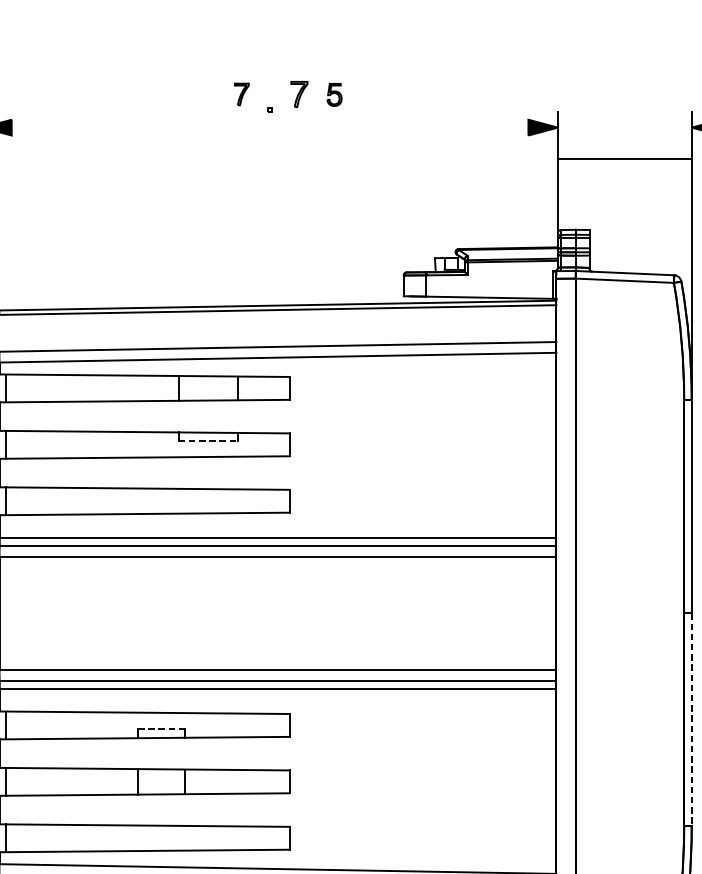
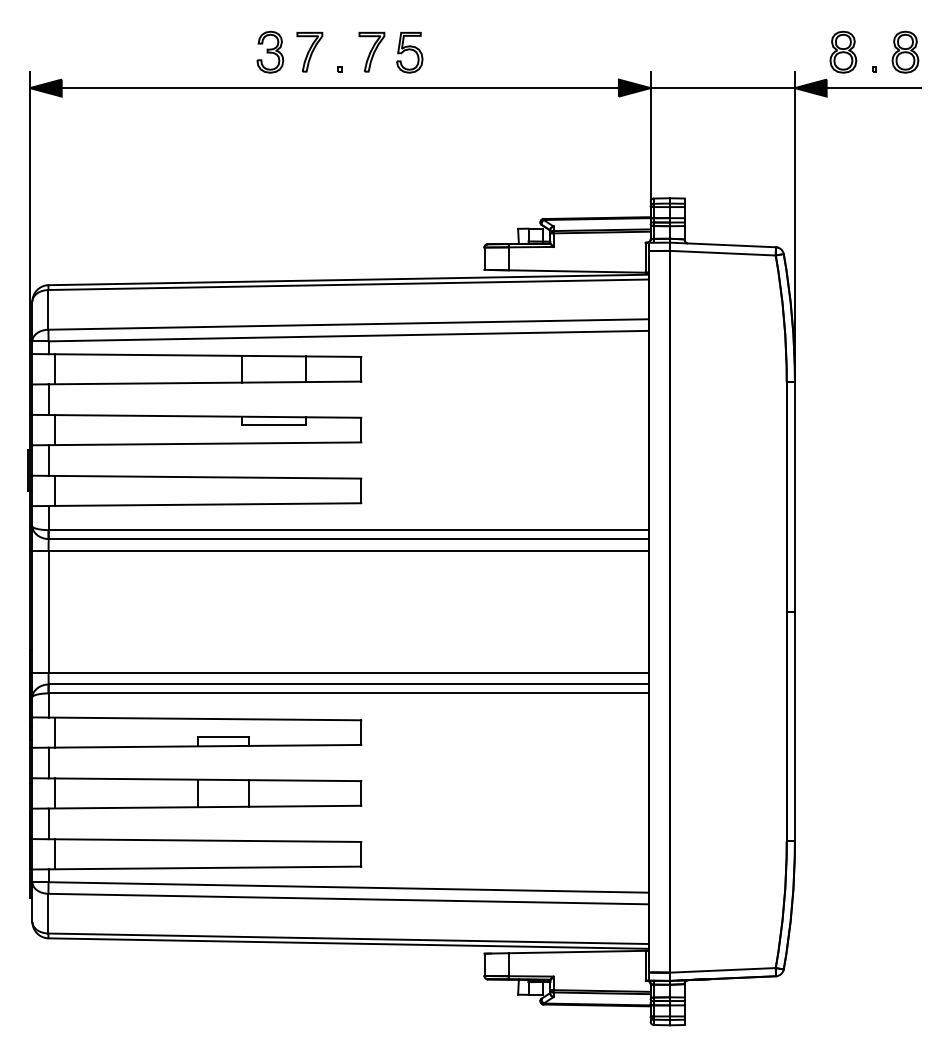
part: (205, 93) -> (270, 51), added
part: (241, 94) -> (309, 52), size x1.67
part: (299, 94) -> (371, 52), size x1.43
part: (334, 94) -> (409, 52), size x1.67
line: (269, 128) -> (339, 88), added
line: (624, 159) -> (722, 88), moved
line: (208, 440) -> (273, 425), dashed -> solid
line: (691, 719) -> (794, 726), dashed -> solid
line: (161, 729) -> (223, 736), dashed -> solid

